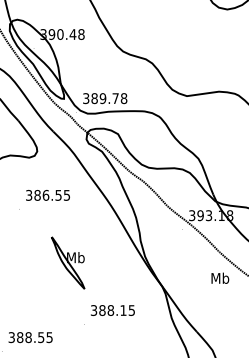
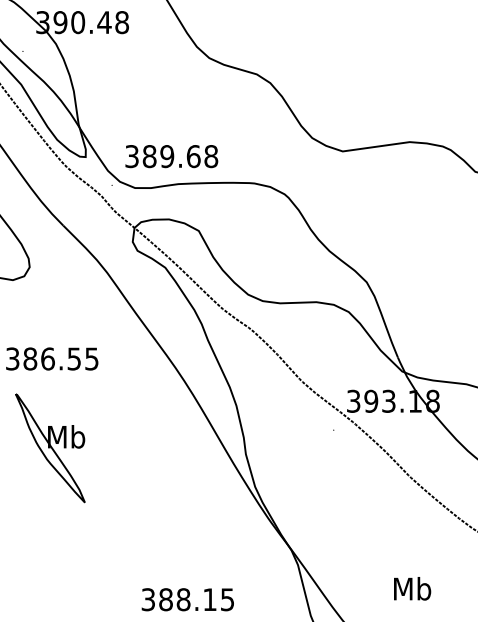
text: (115, 98) -> (193, 156), 389.78 -> 389.68
part: (68, 262) -> (51, 447), moved
text: (220, 277) -> (412, 587), moved

